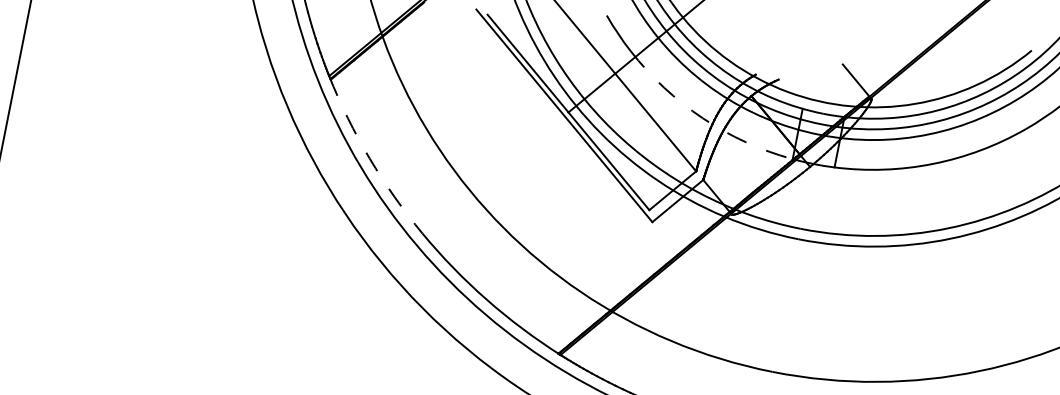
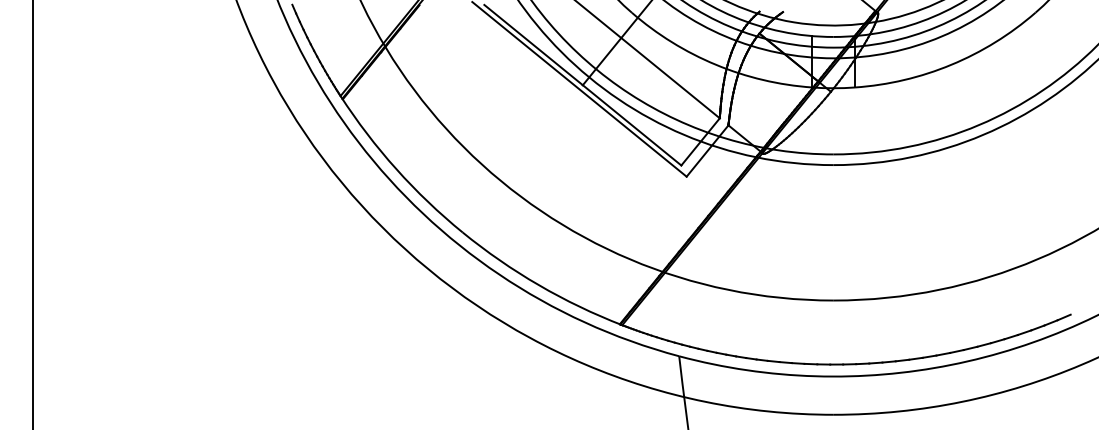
arc: (703, 118) -> (716, 64), dashed -> solid
arc: (369, 158) -> (396, 169), dashed -> solid

